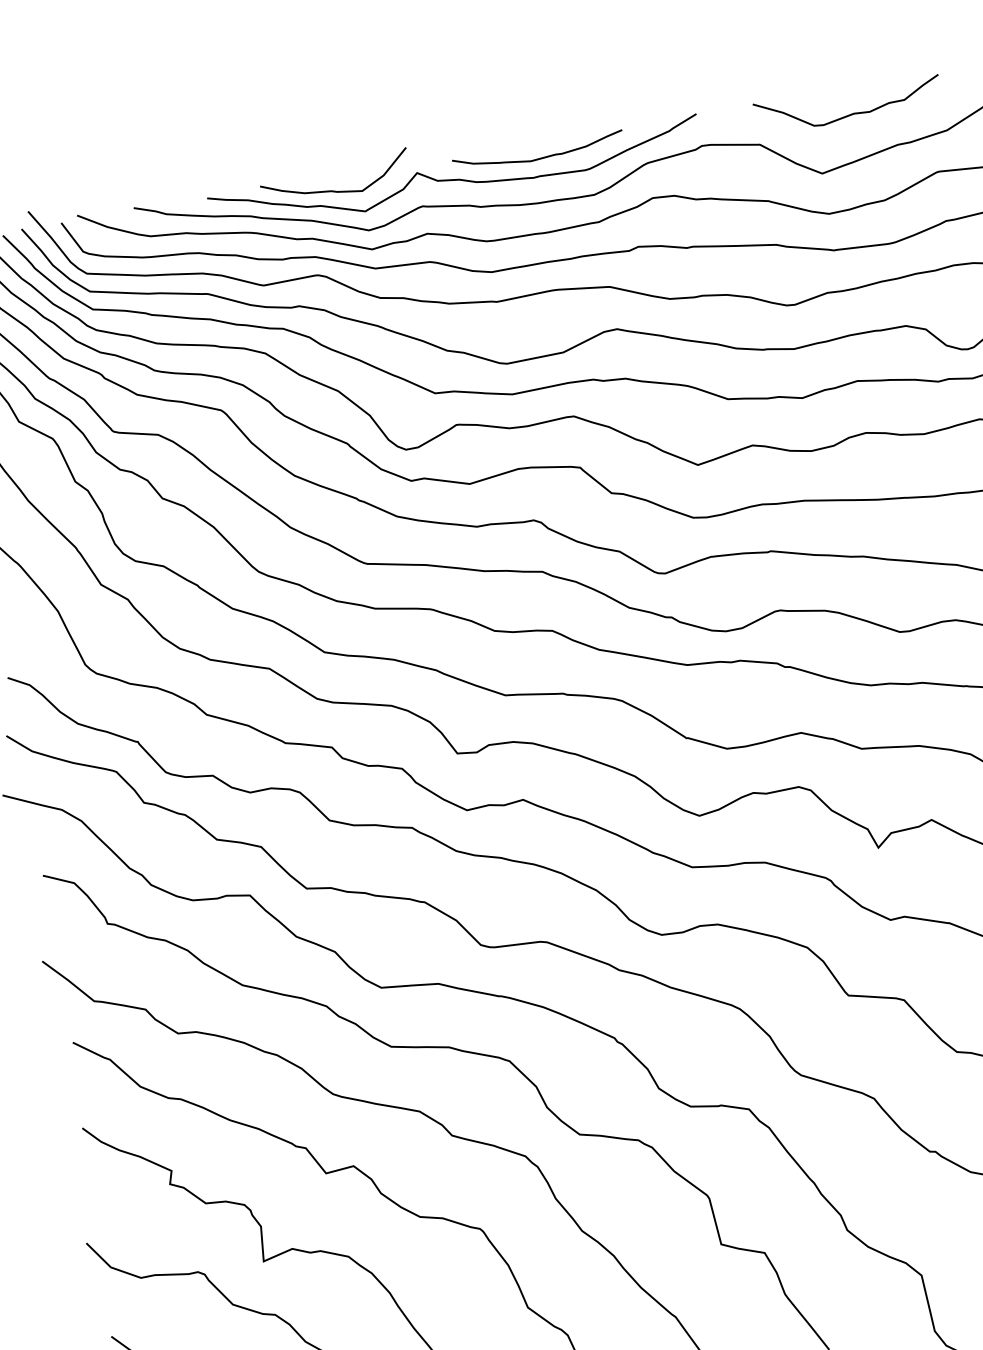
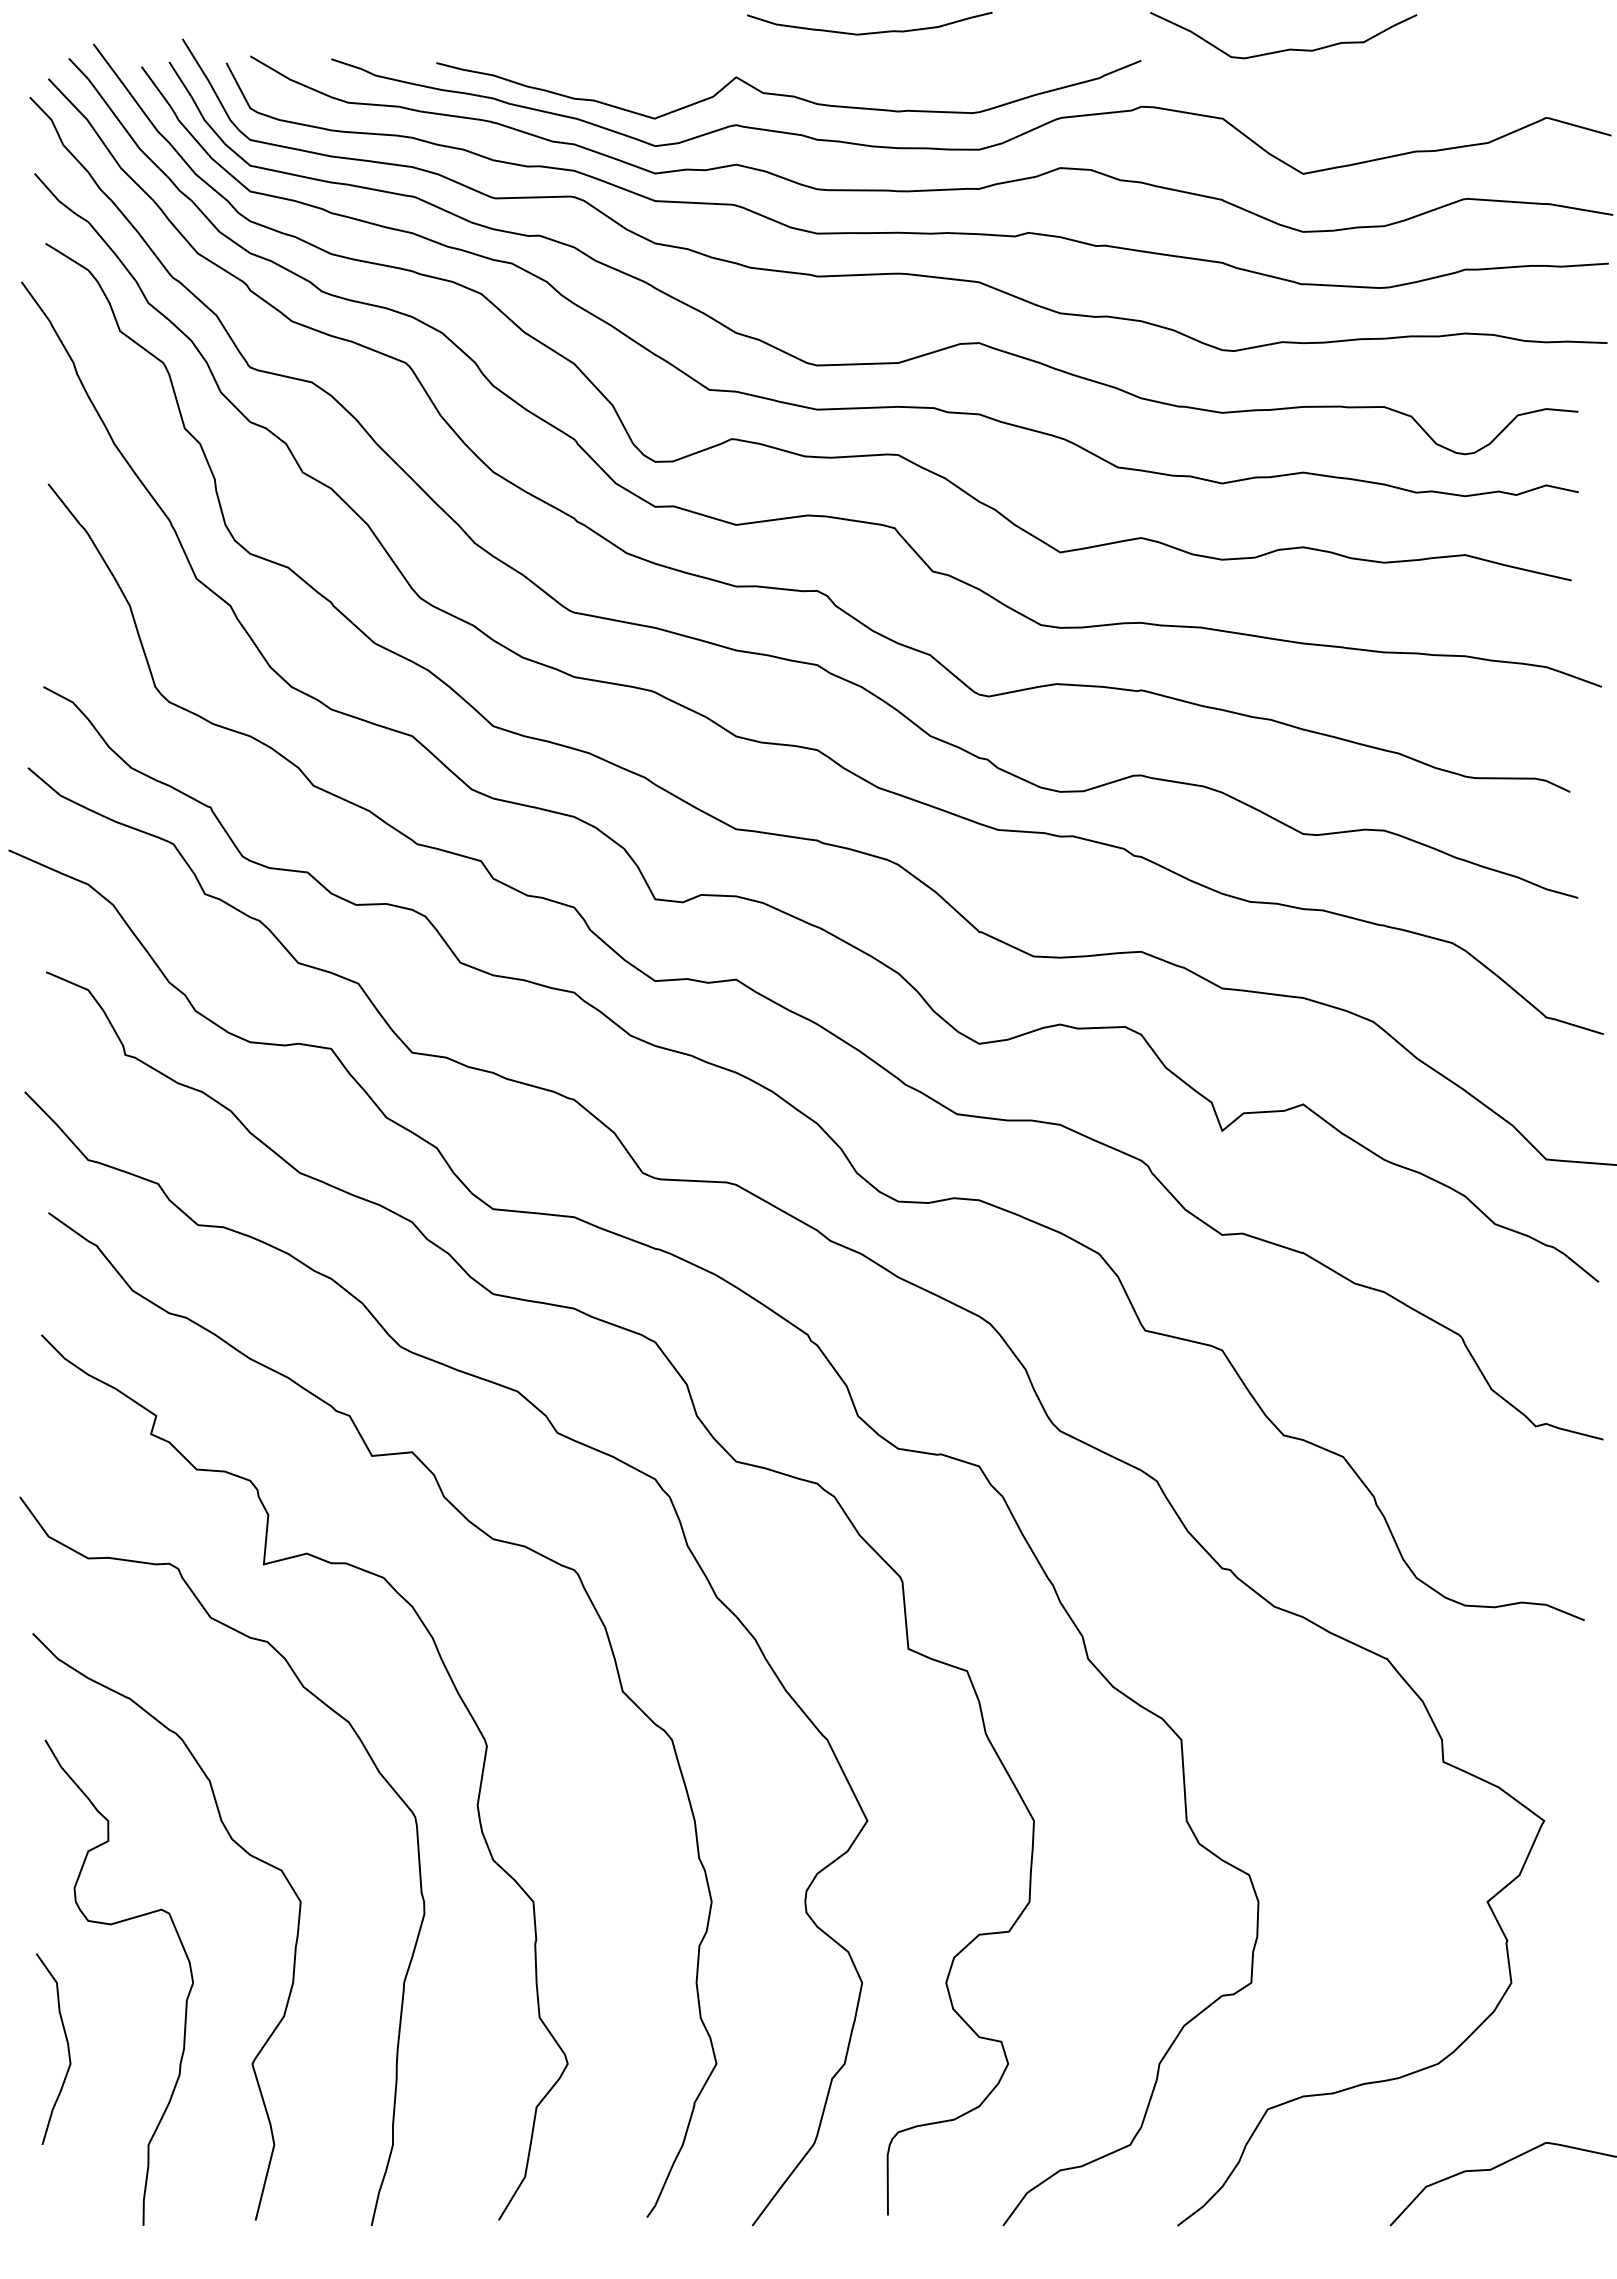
curve: (852, 113) -> (1288, 48), moved
curve: (539, 158) -> (869, 32), moved
curve: (332, 190) -> (613, 81), removed

